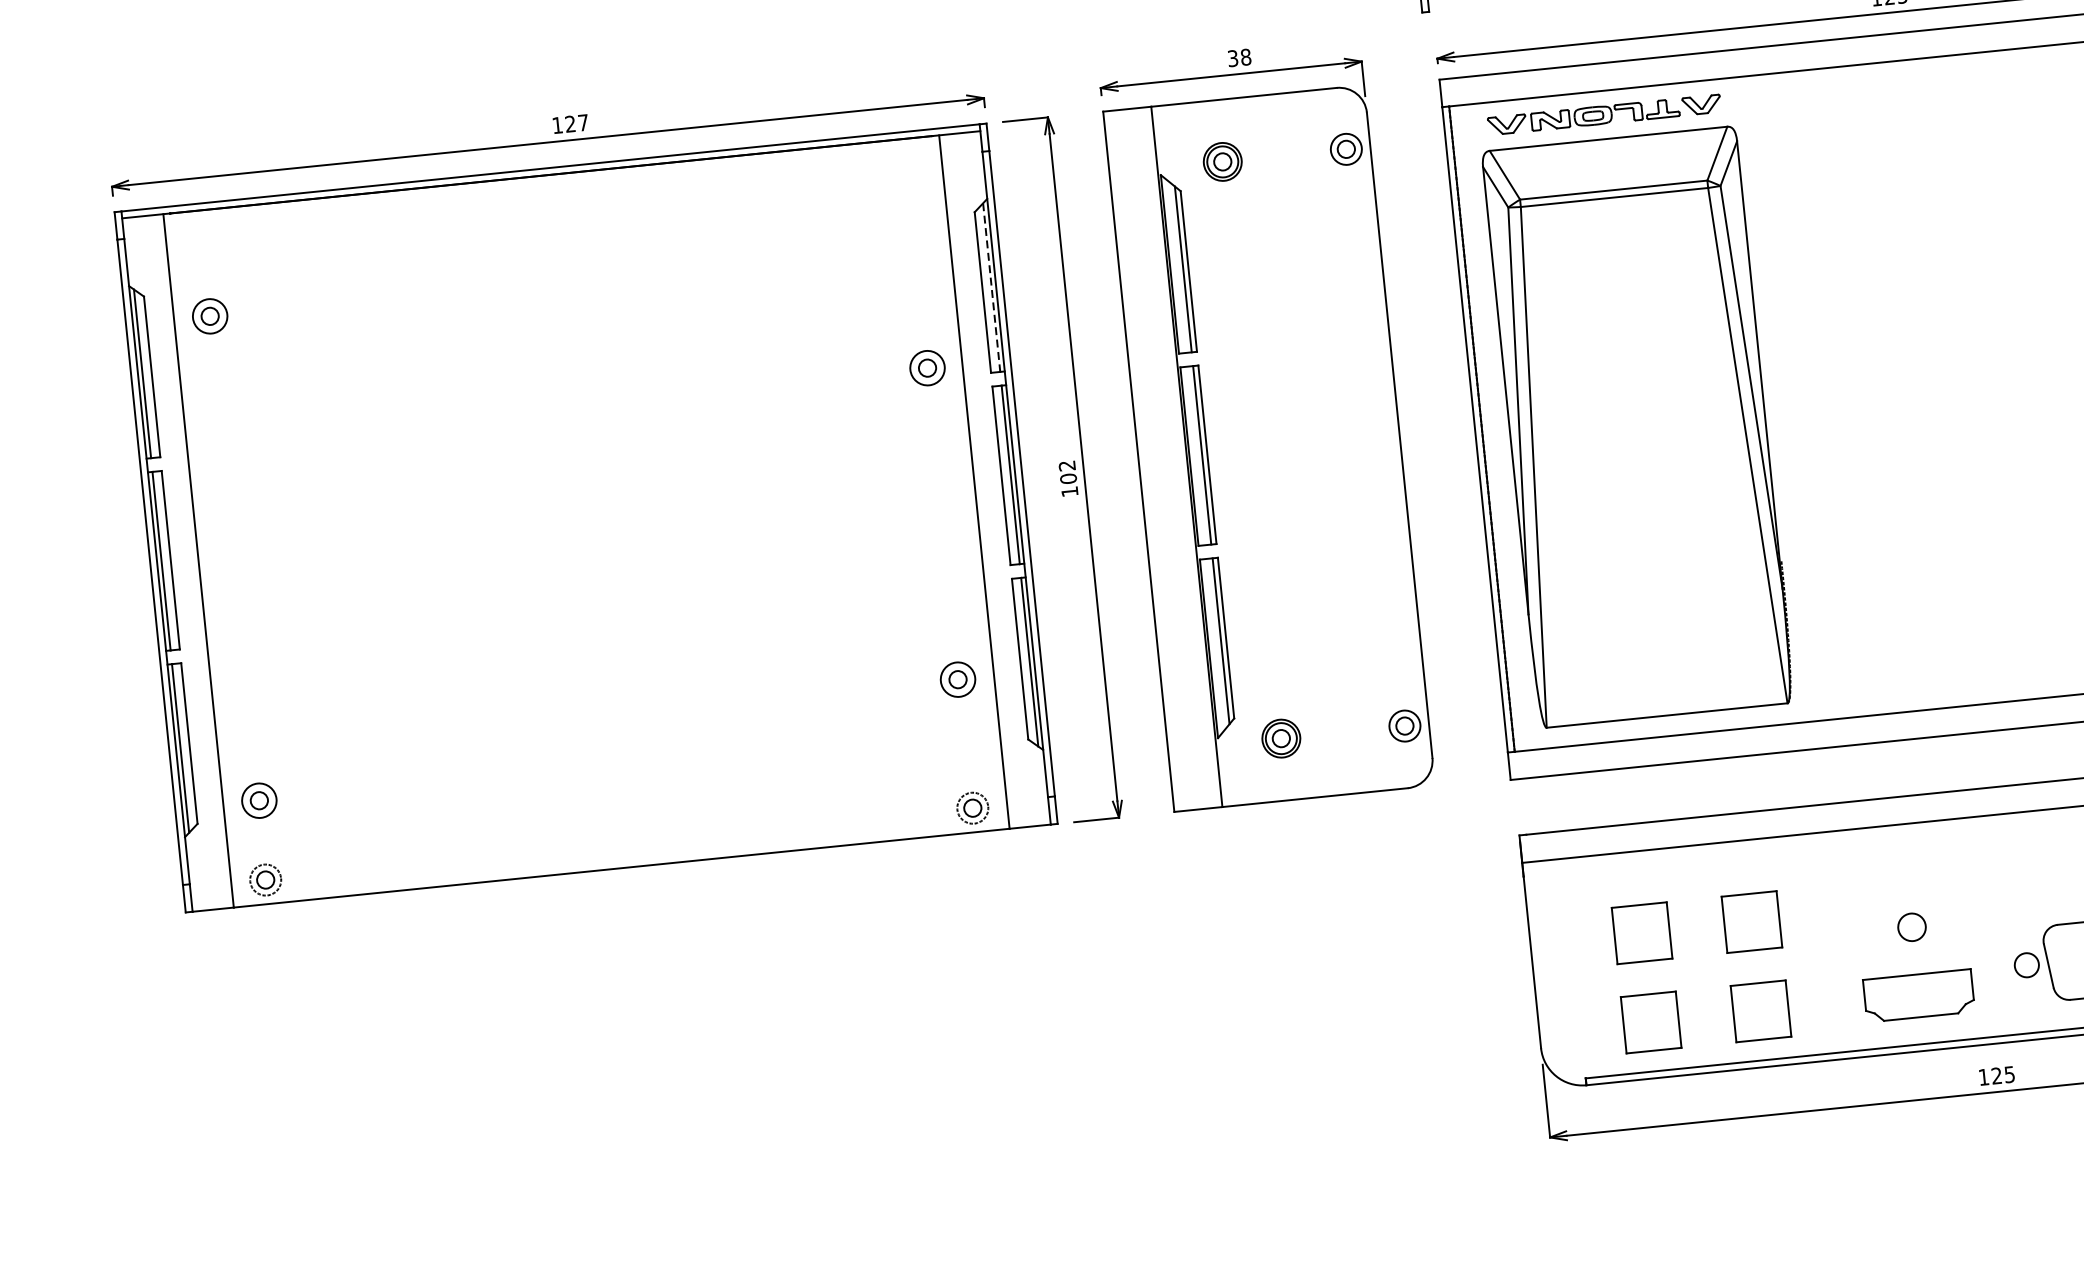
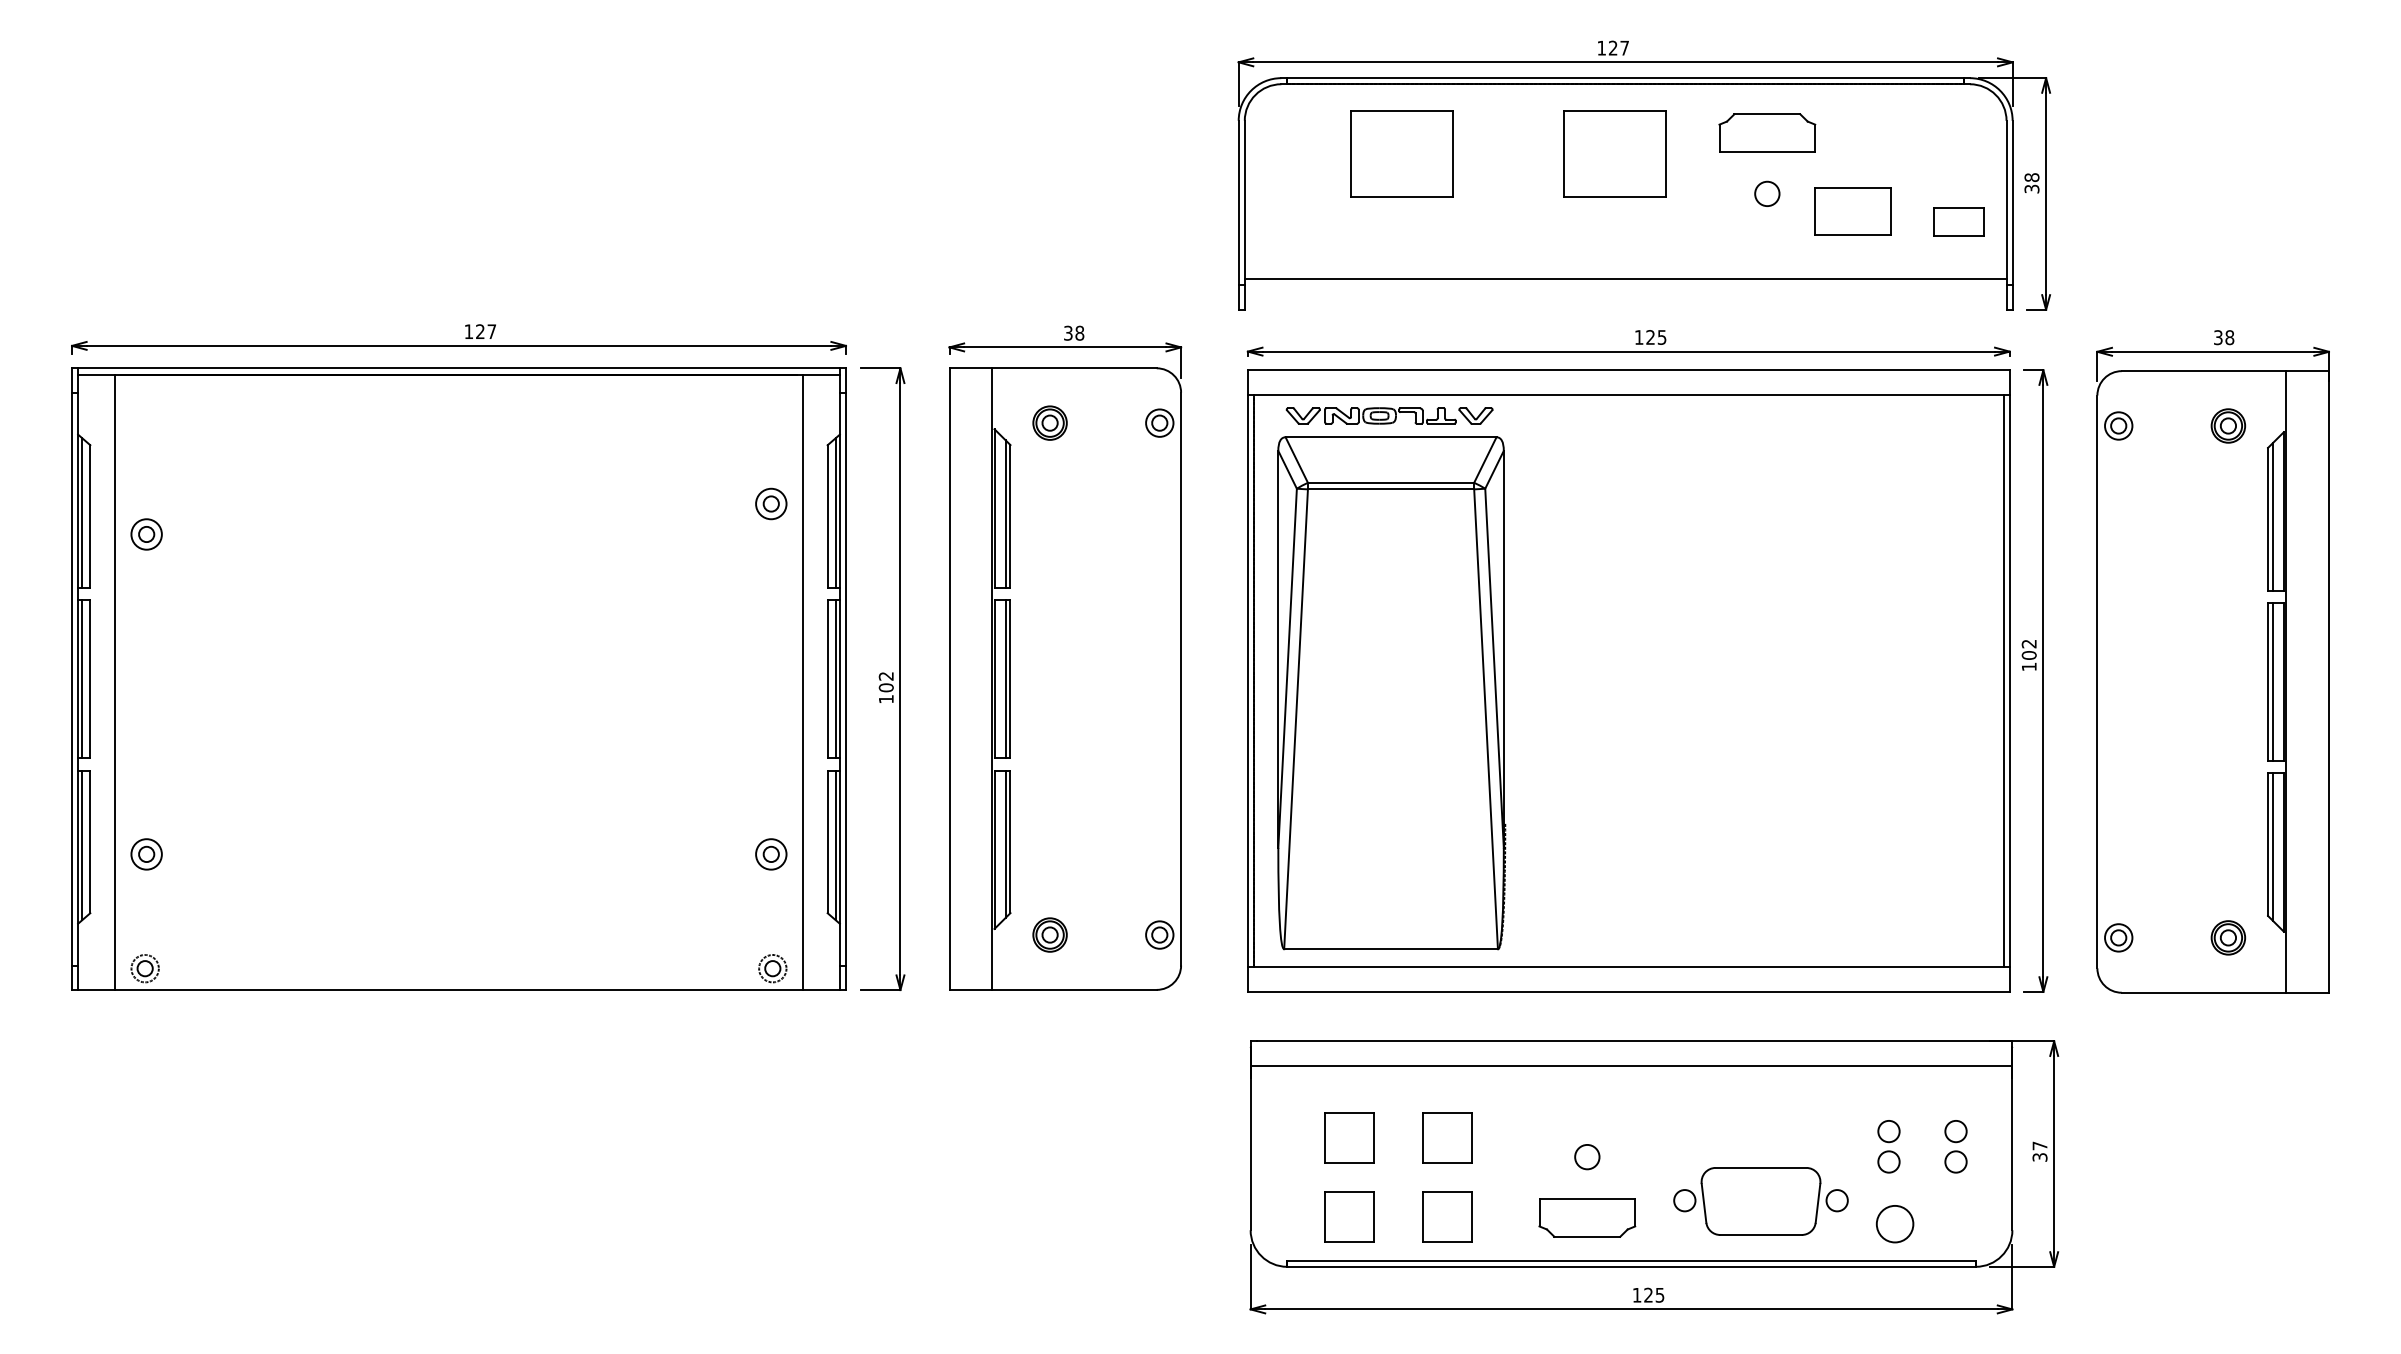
line: (991, 287) -> (835, 512), dashed -> solid
part: (209, 316) -> (146, 534), moved
part: (927, 367) -> (771, 503), moved
part: (259, 800) -> (146, 854), moved

